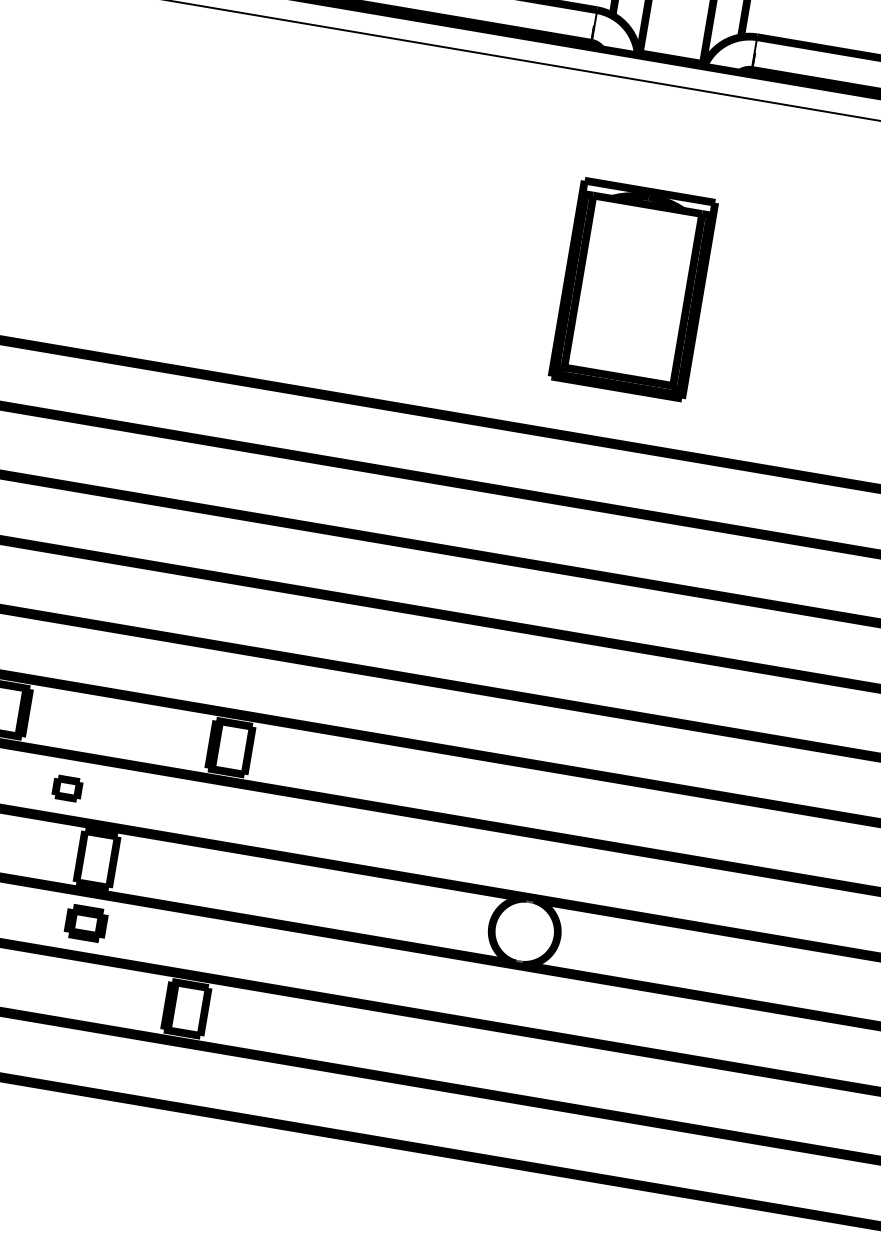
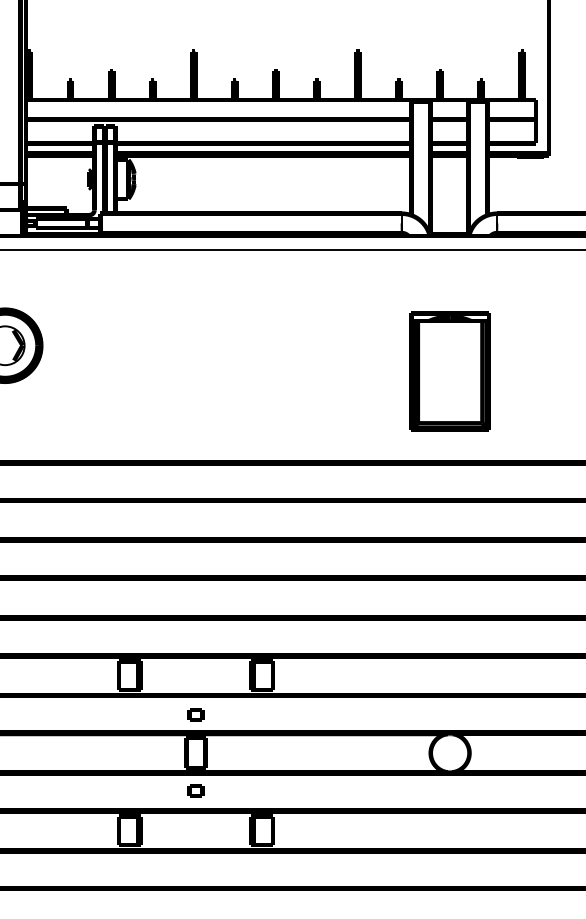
part: (66, 787) -> (195, 714), moved
part: (85, 922) -> (195, 790), size x0.71

